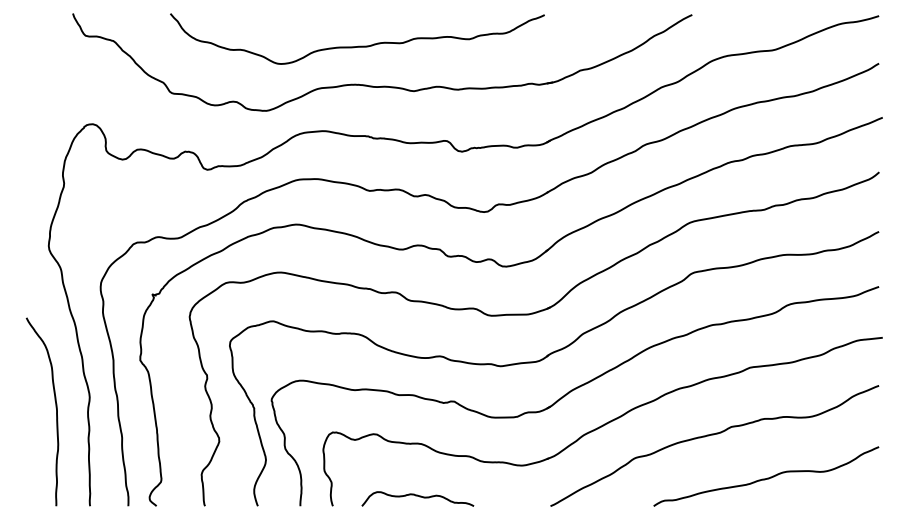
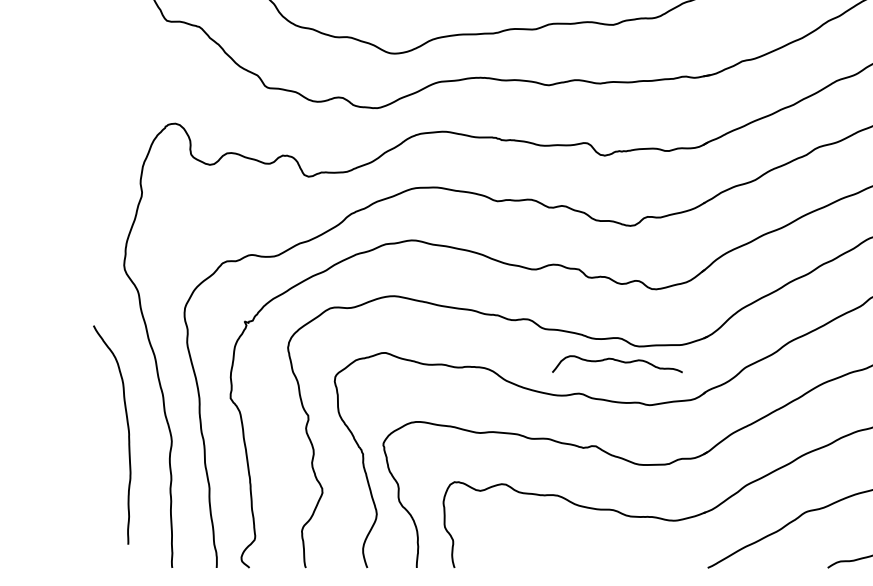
curve: (55, 407) -> (127, 429), moved
curve: (417, 496) -> (616, 361), moved

